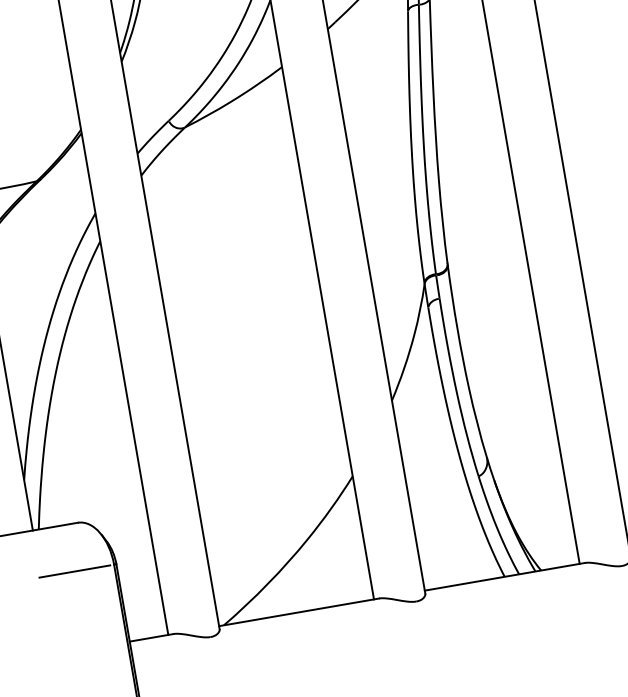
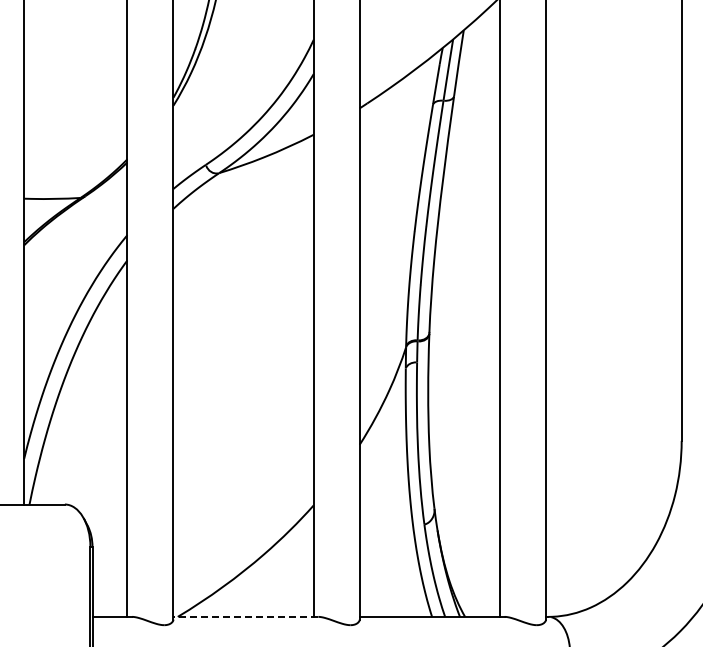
line: (74, 571) -> (54, 546), removed
line: (298, 611) -> (245, 616), solid -> dashed

